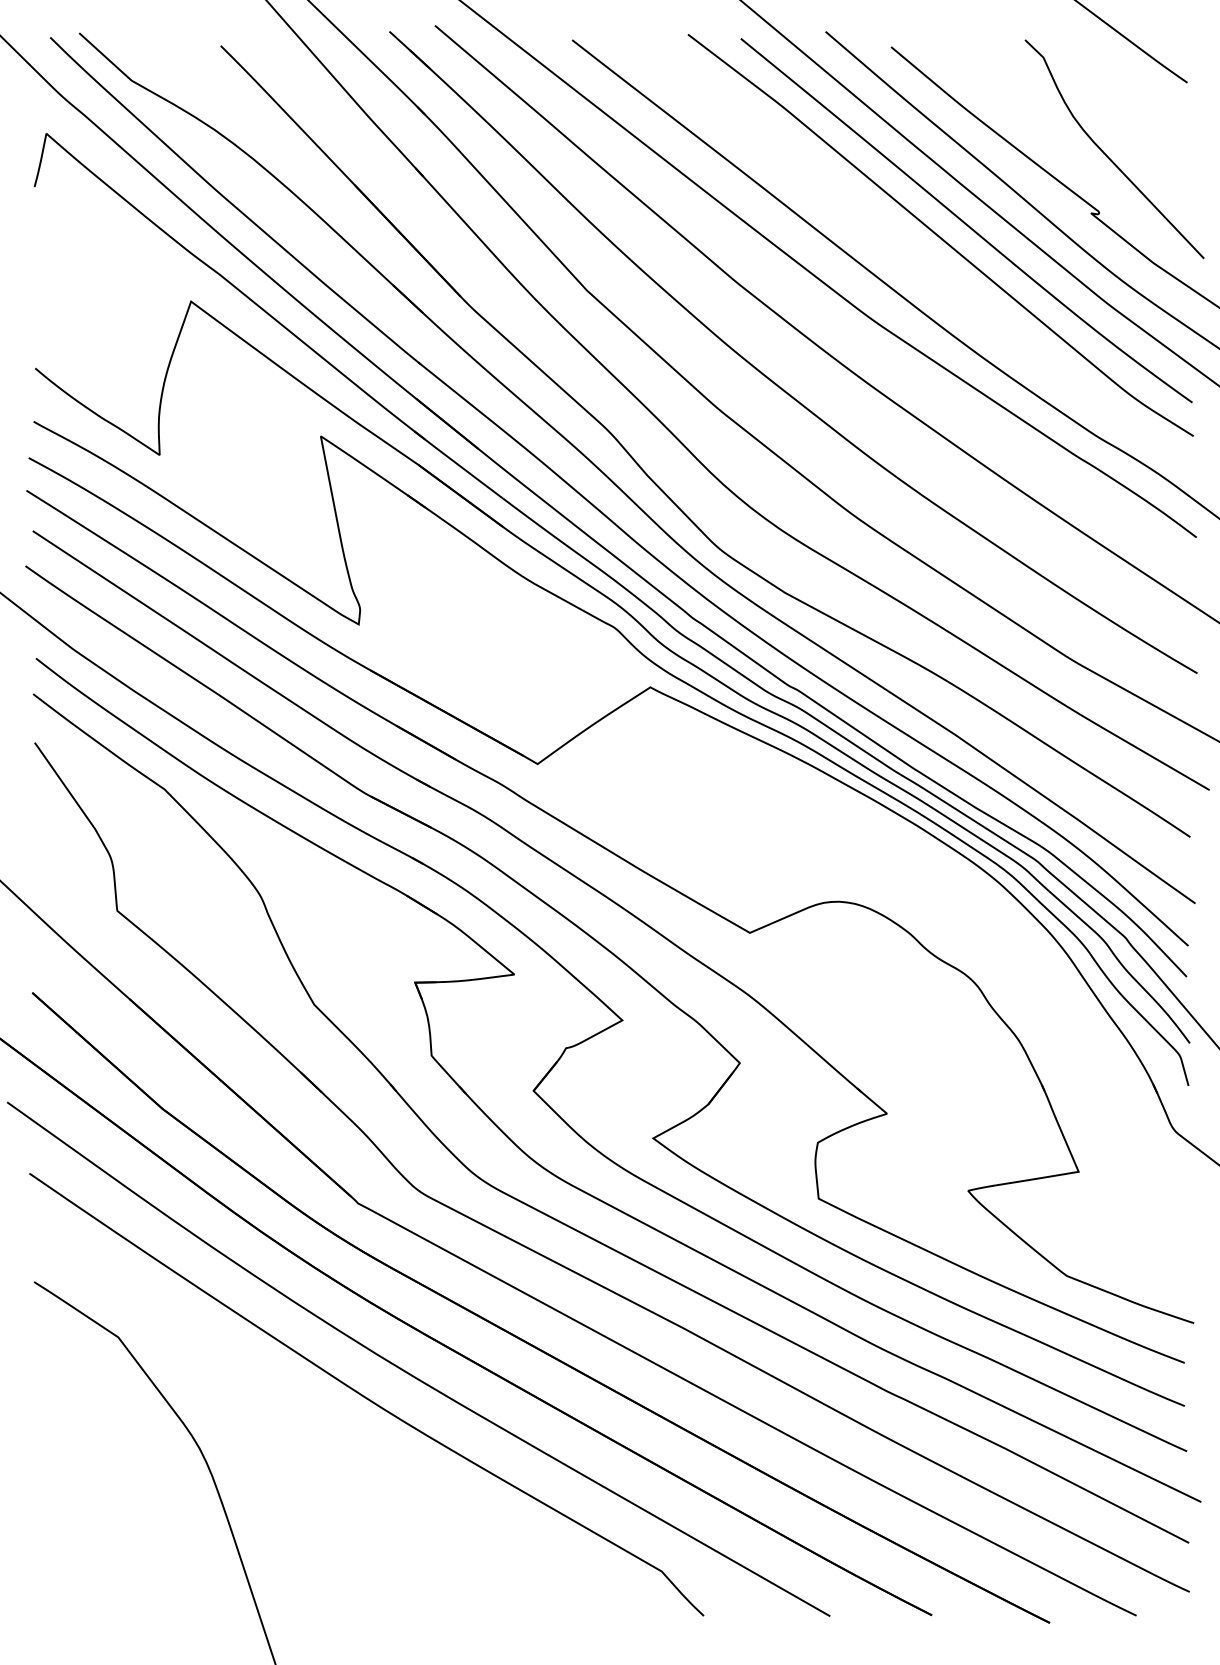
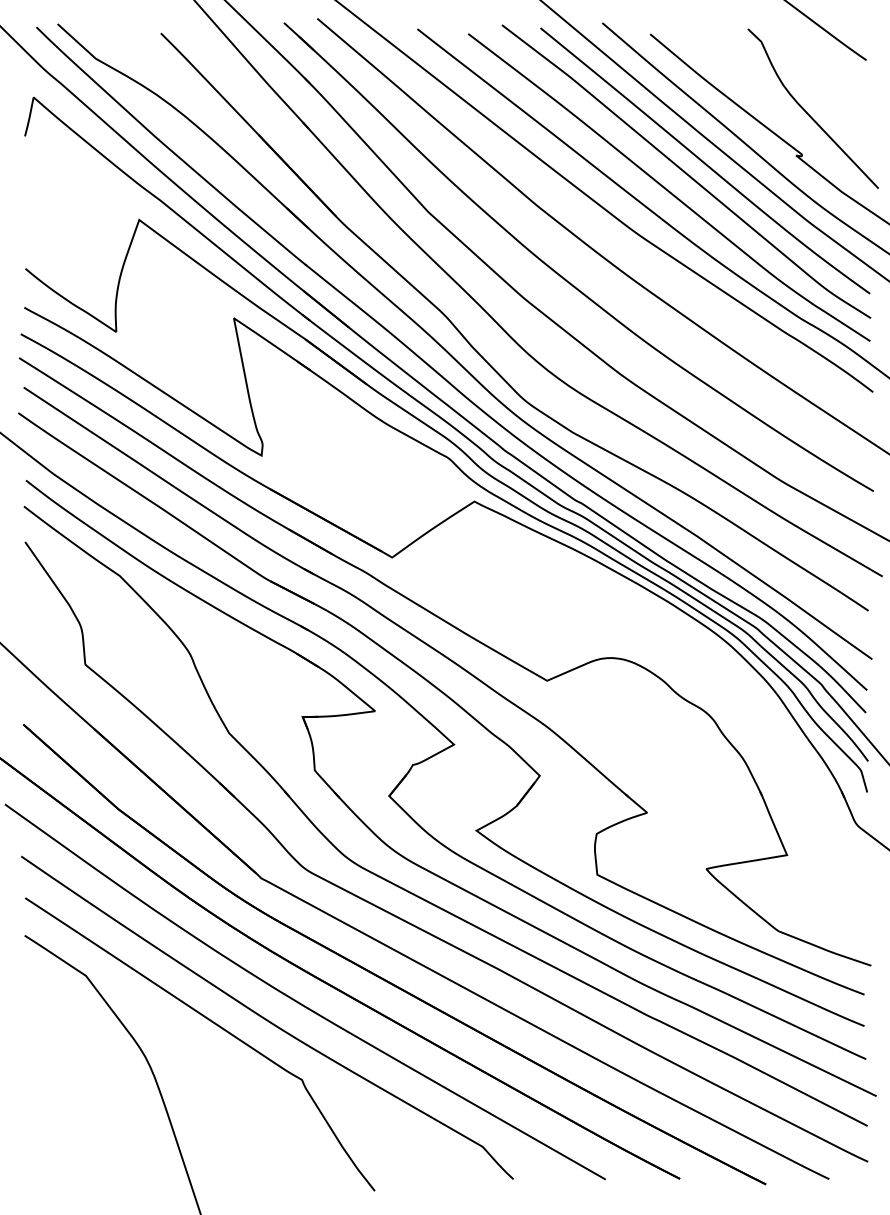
curve: (914, 259) -> (667, 189), added
curve: (294, 1403) -> (214, 1024), added

